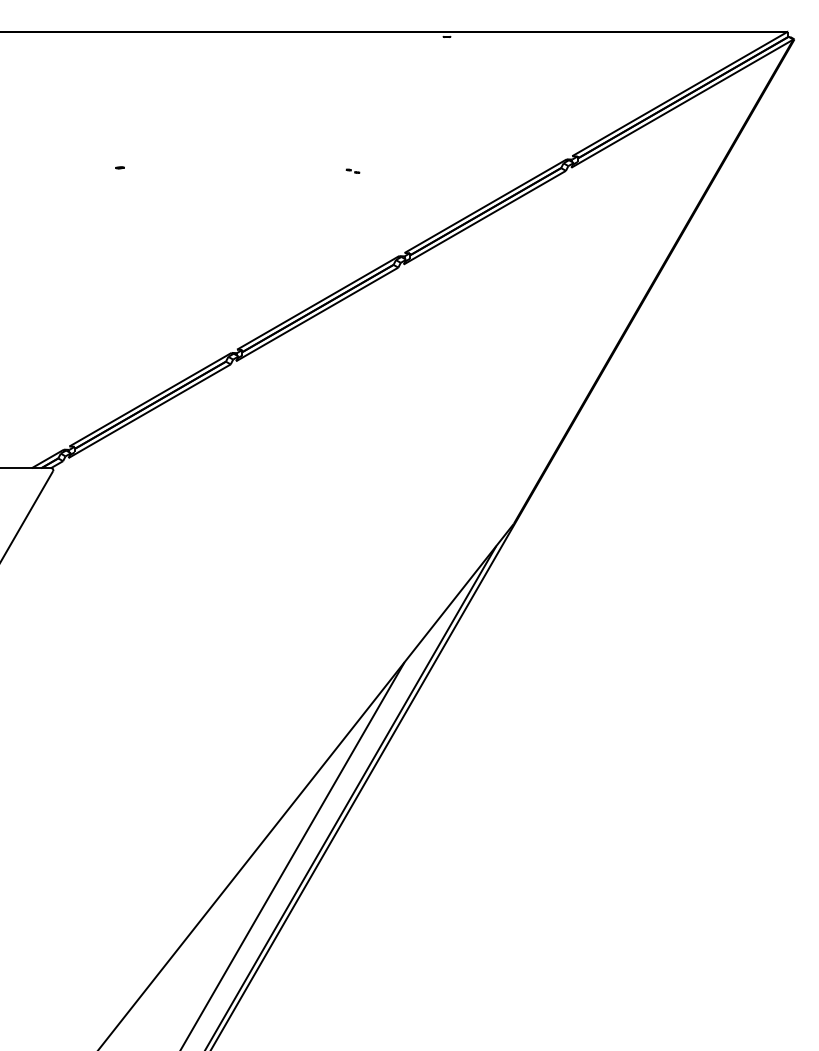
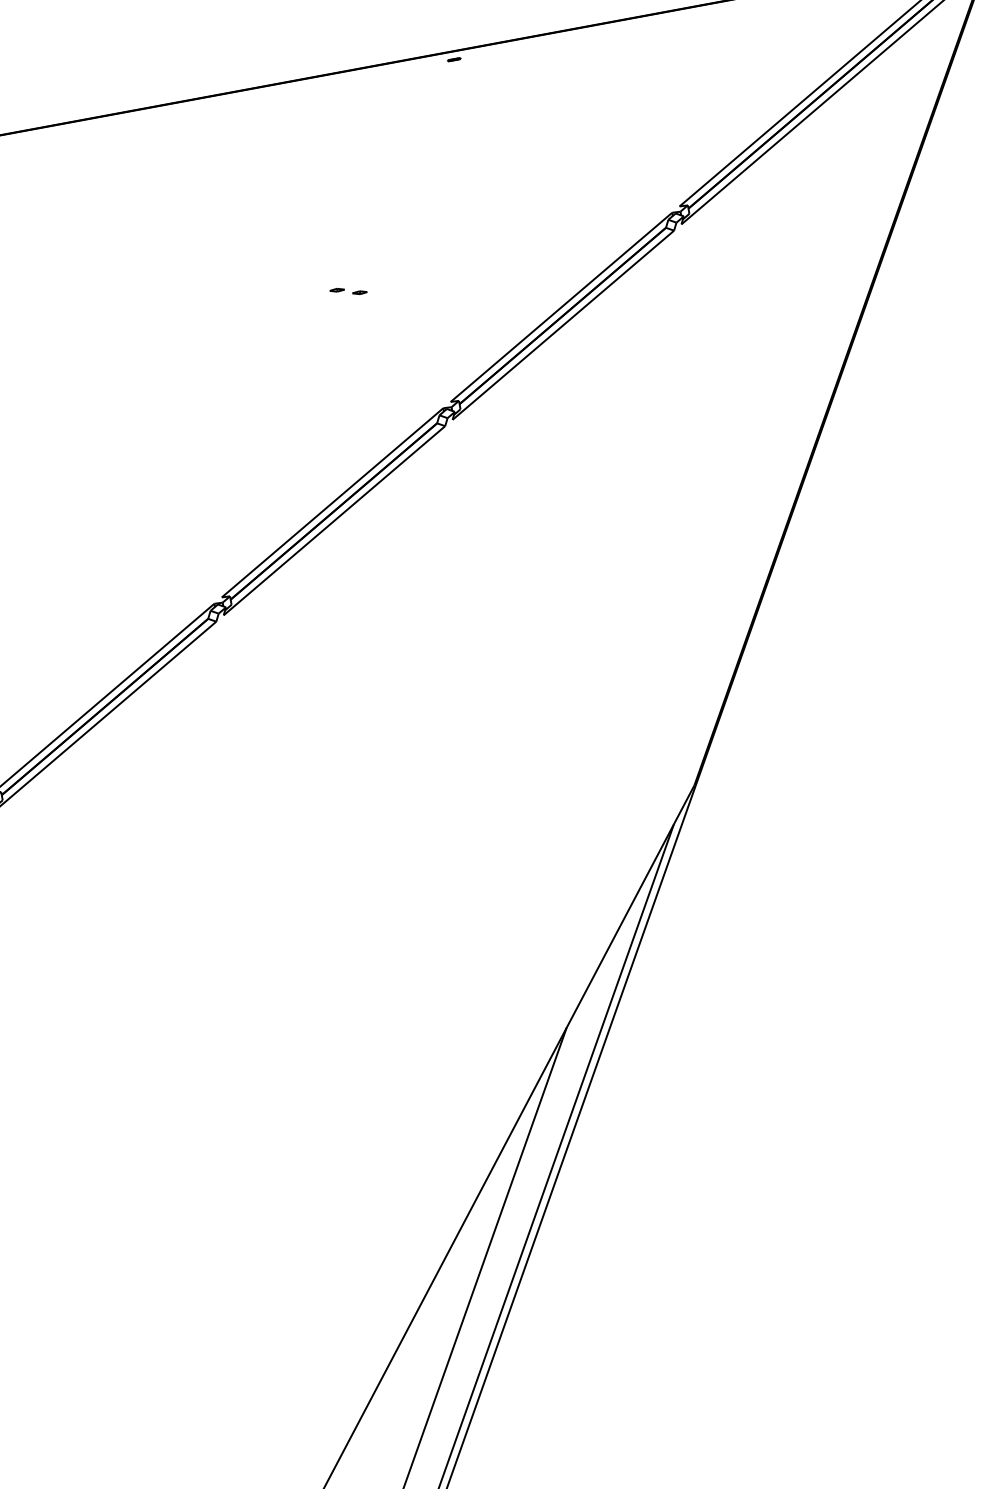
part: (352, 171) -> (347, 292), size x1.67

